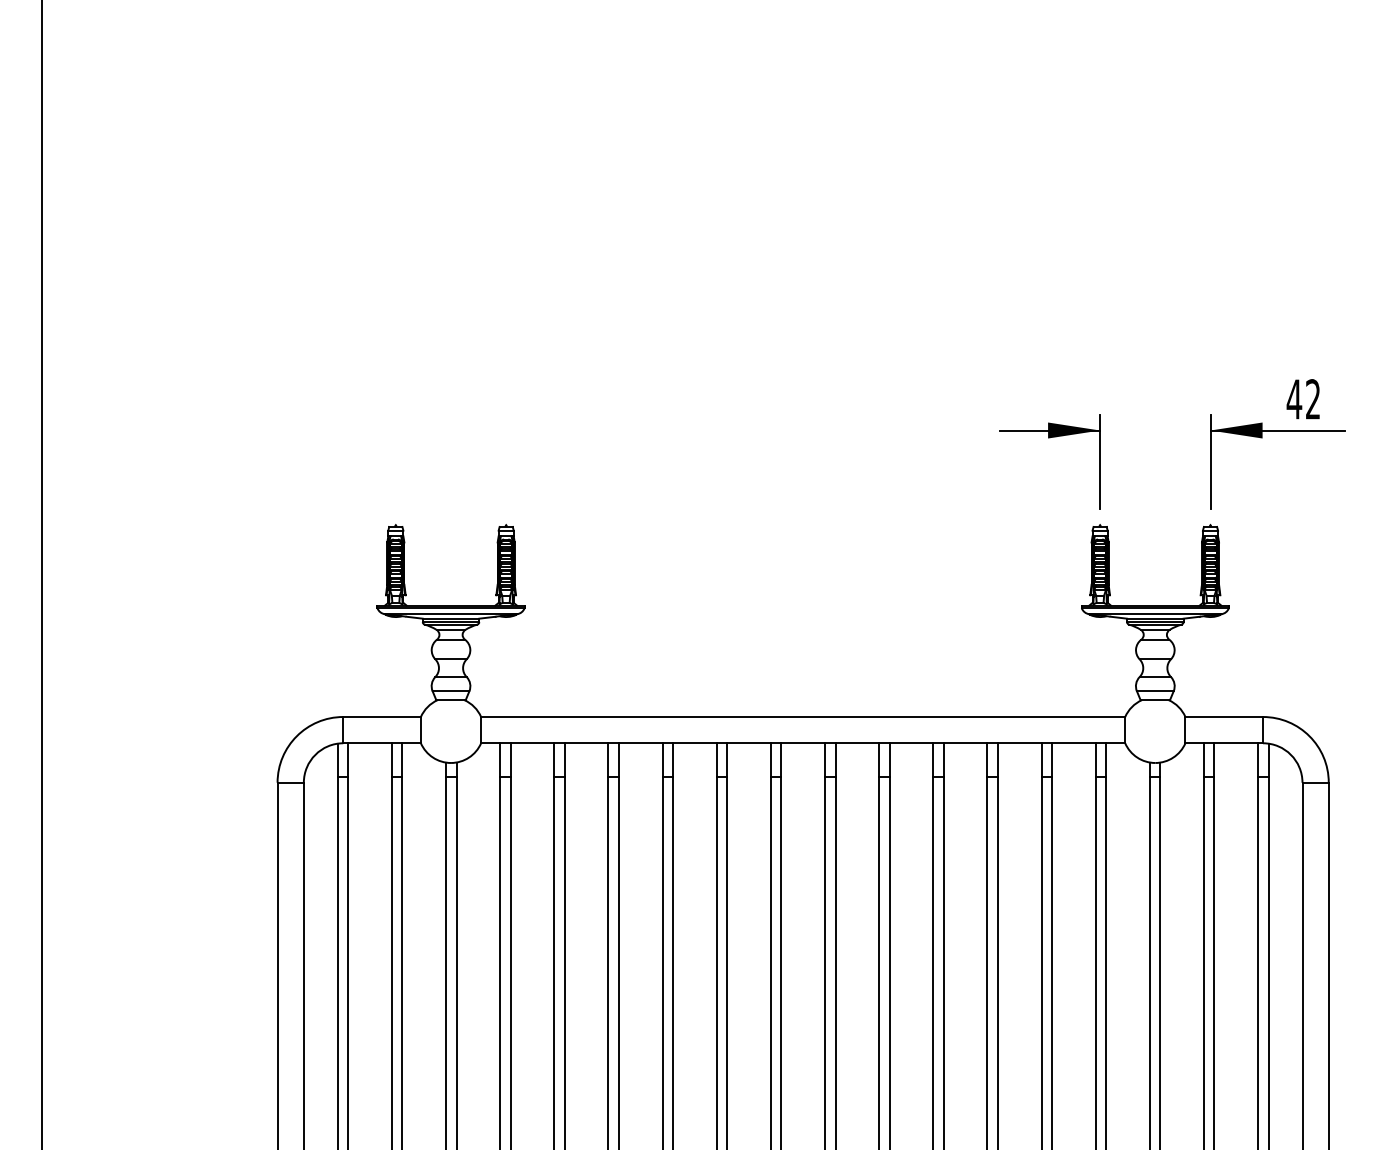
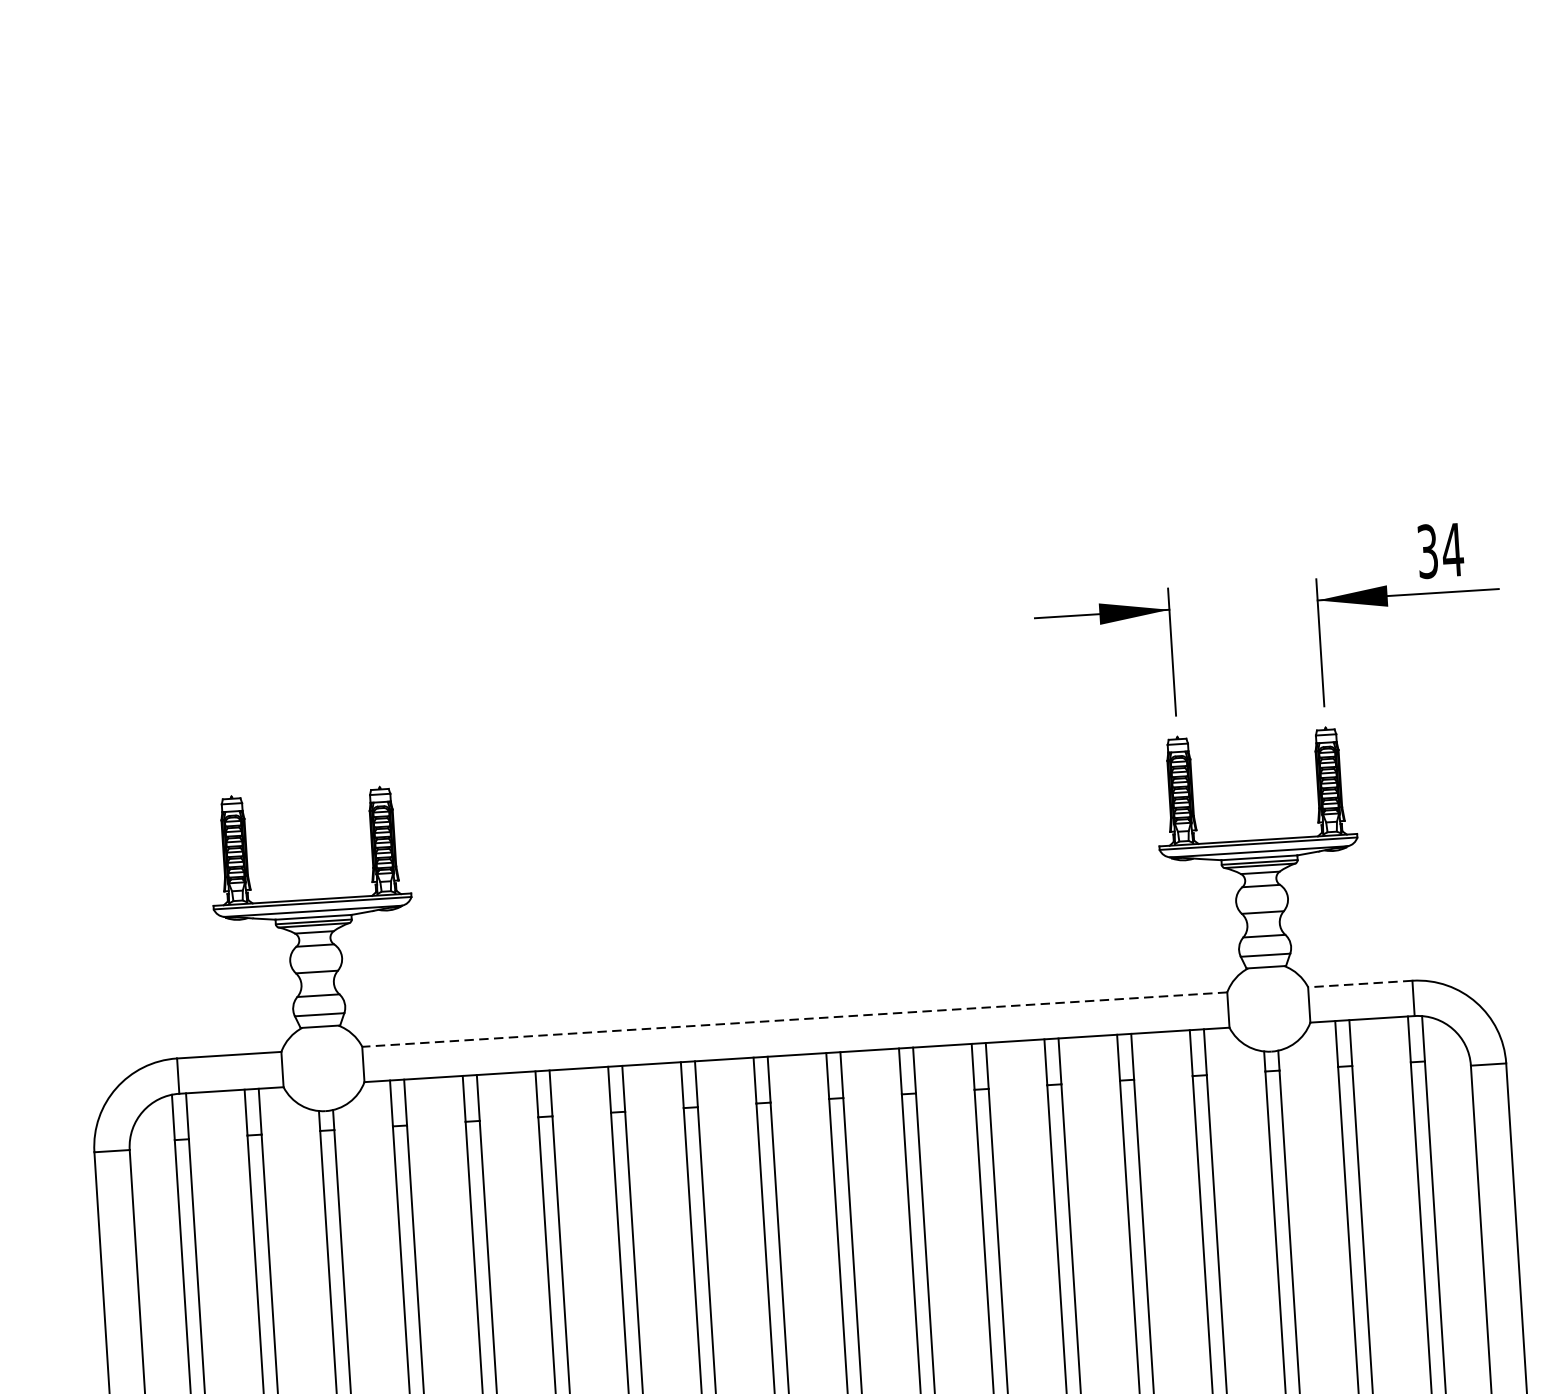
text: (1303, 399) -> (1439, 550), 42 -> 34
line: (802, 717) -> (793, 1020), solid -> dashed
line: (1224, 717) -> (1360, 984), solid -> dashed

